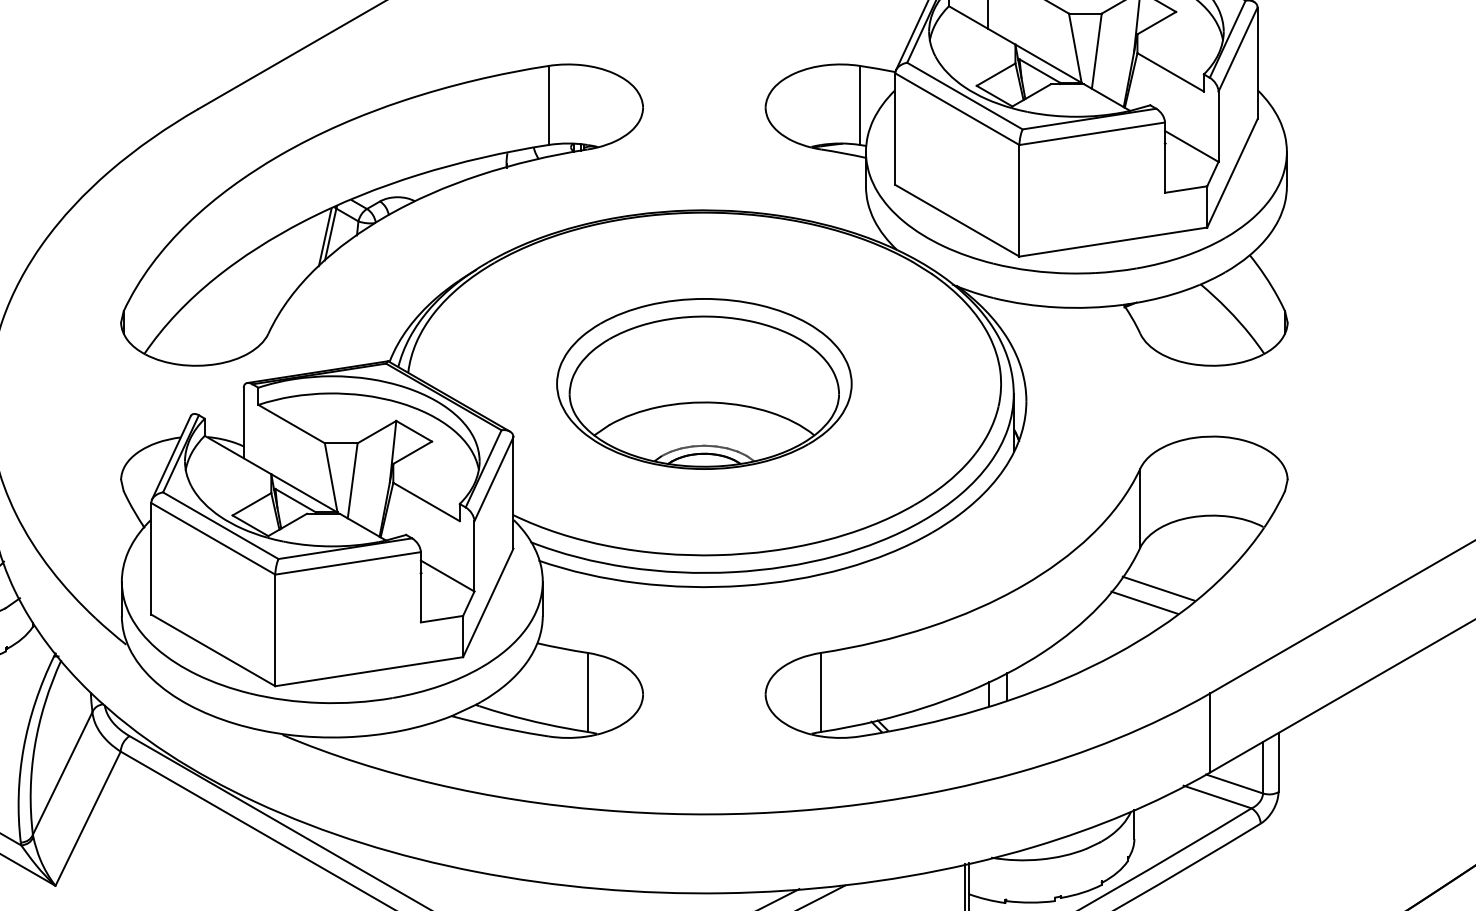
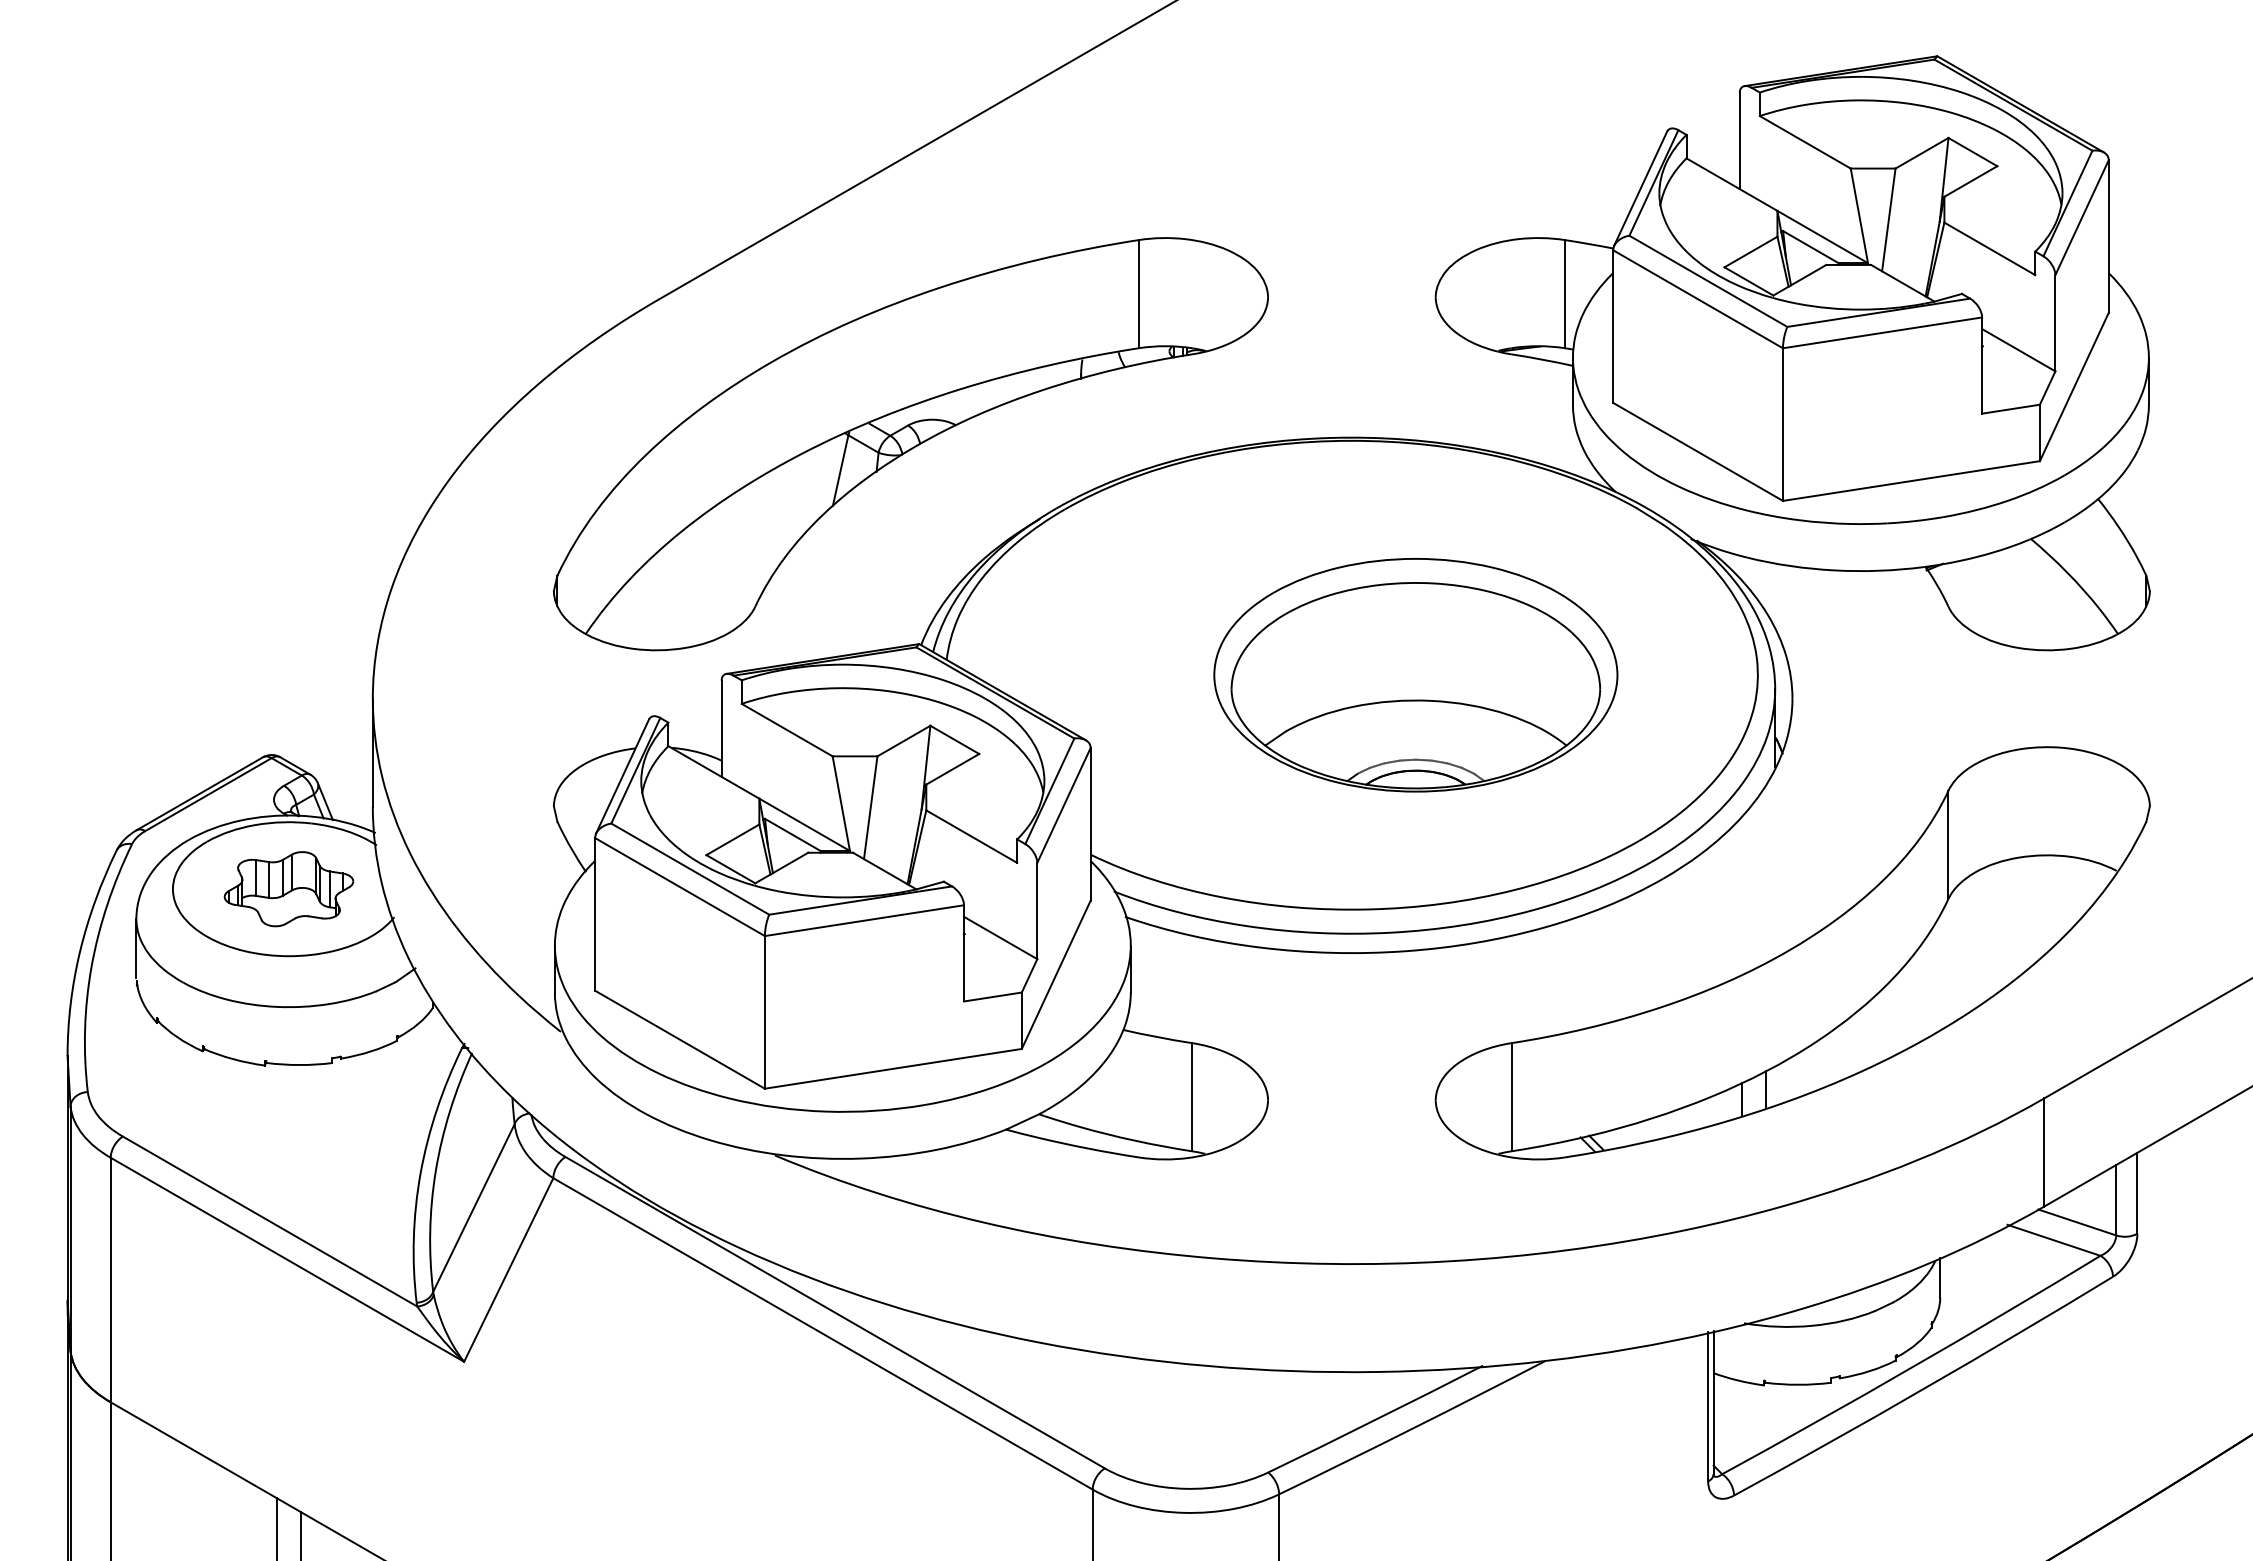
line: (324, 237) -> (832, 474), removed
part: (704, 384) -> (1415, 675), moved
line: (1158, 588) -> (1973, 954), removed
line: (1144, 602) -> (1953, 974), removed

